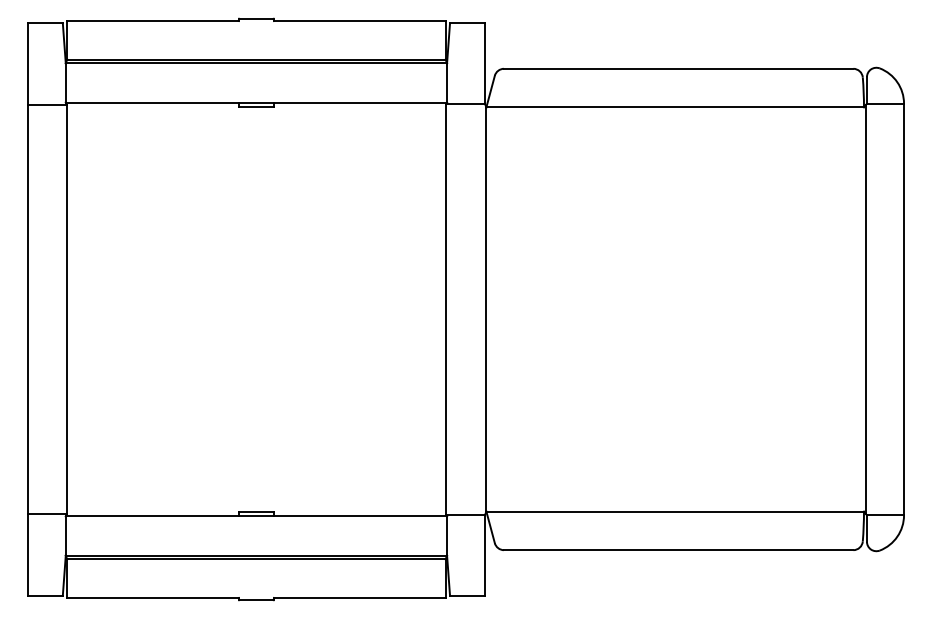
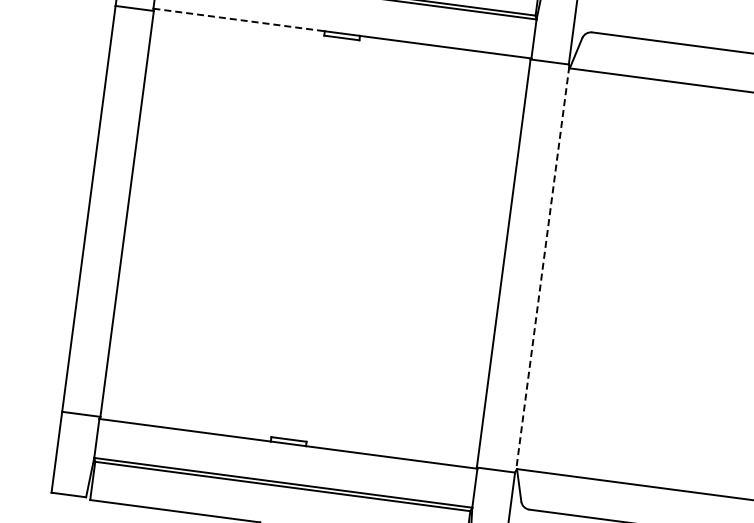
line: (152, 102) -> (239, 19), solid -> dashed
line: (485, 309) -> (542, 268), solid -> dashed

